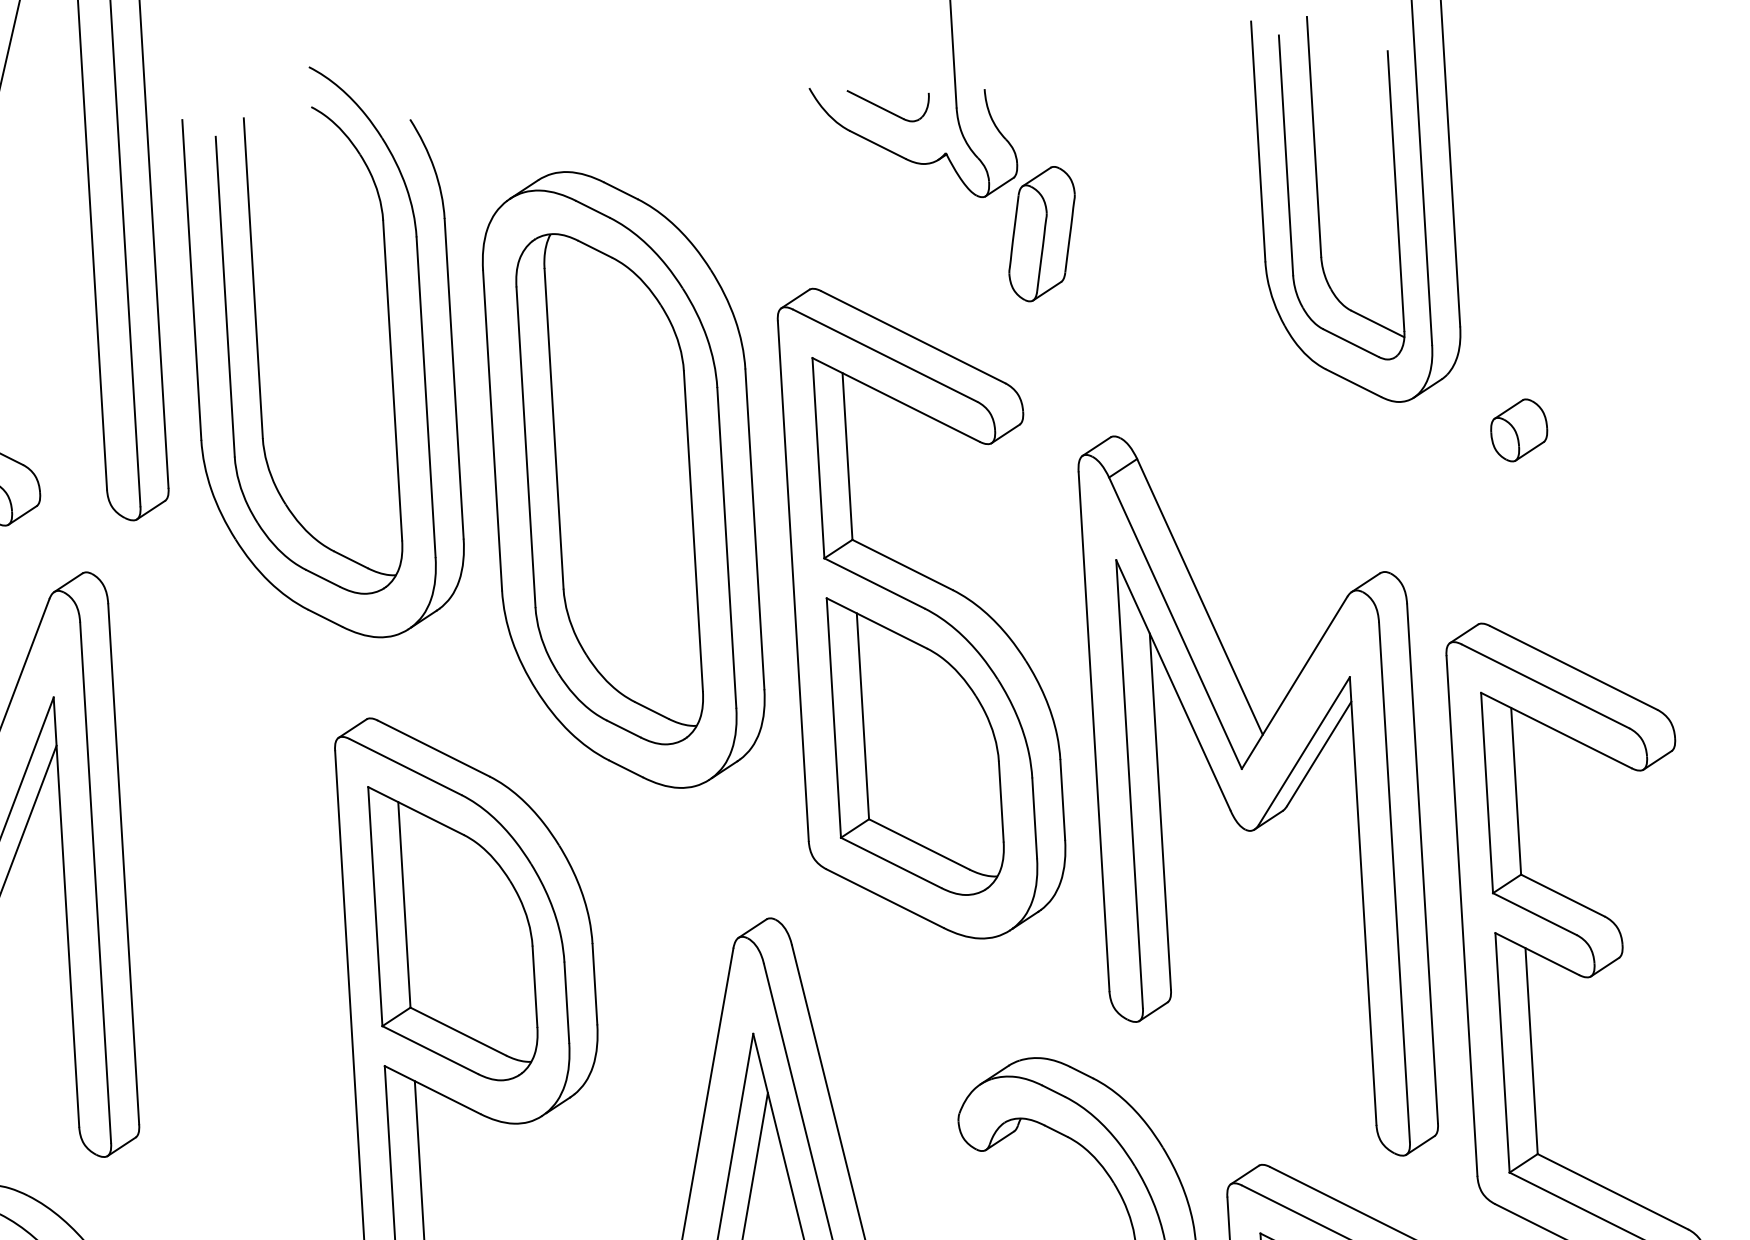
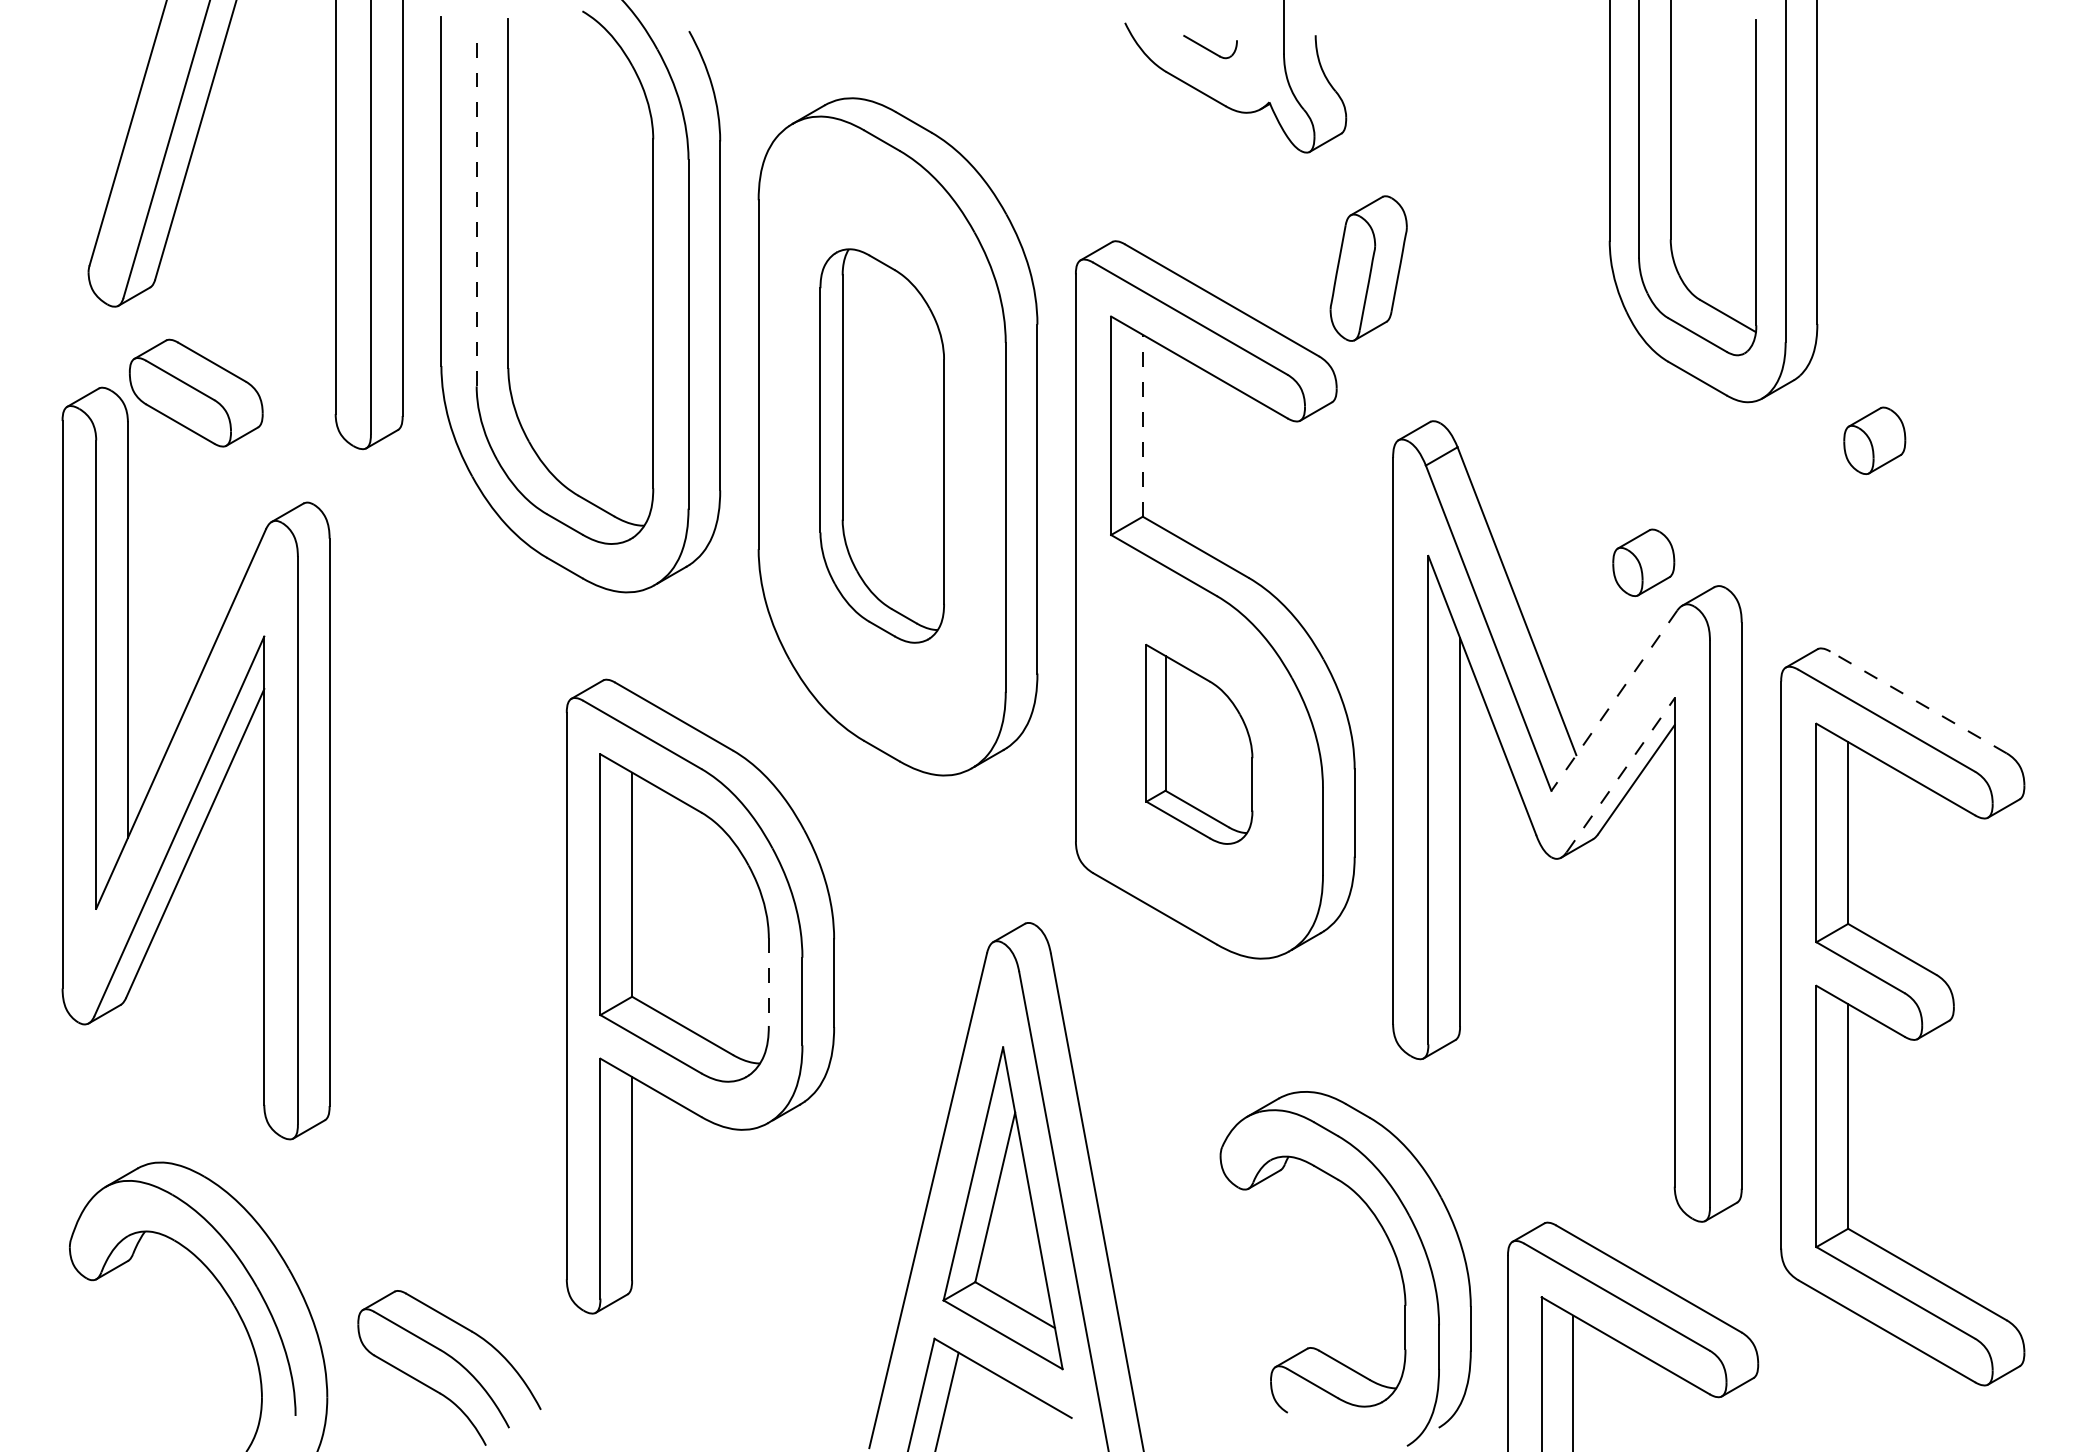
part: (888, 105) -> (1210, 46), size x0.6
part: (1041, 234) -> (1368, 268), moved
line: (225, 296) -> (476, 211), solid -> dashed
line: (847, 456) -> (1142, 425), solid -> dashed
part: (609, 488) -> (882, 445), size x0.7
part: (1313, 554) -> (1643, 562), added
line: (1573, 667) -> (1918, 702), solid -> dashed
line: (1294, 682) -> (1614, 700), solid -> dashed
part: (916, 745) -> (1199, 744), size x0.6
line: (1304, 750) -> (1620, 774), solid -> dashed
line: (534, 987) -> (768, 982), solid -> dashed

